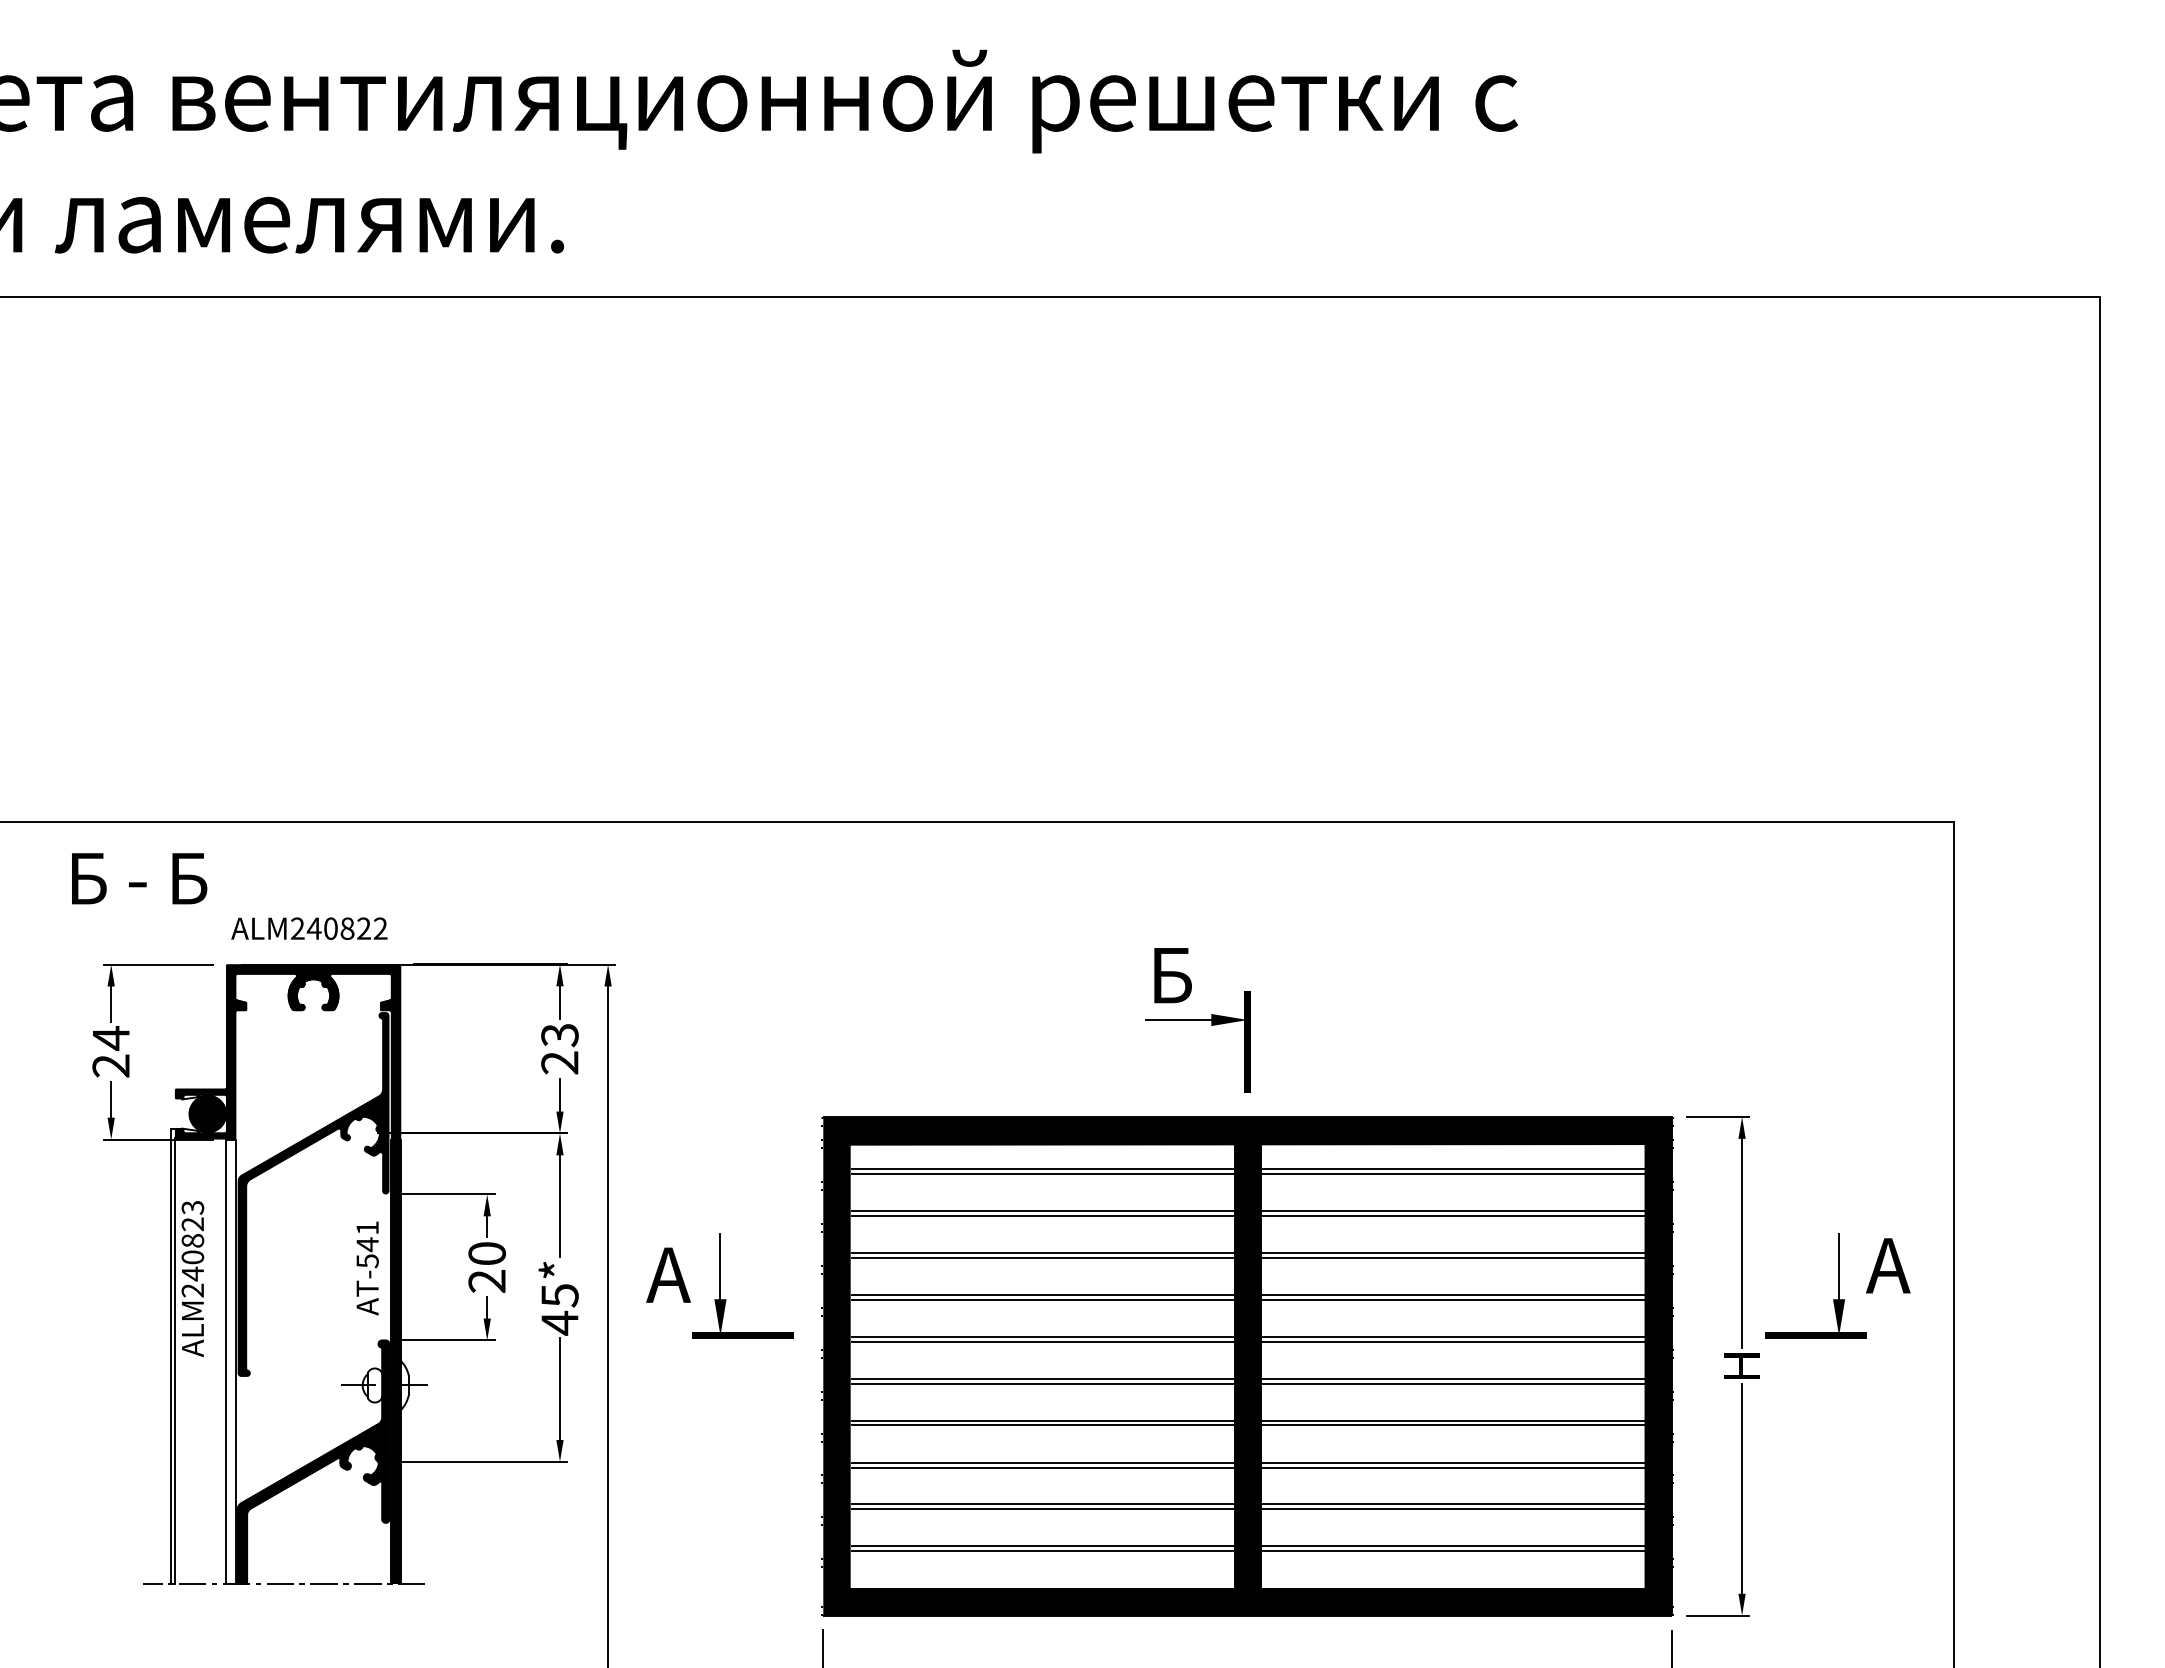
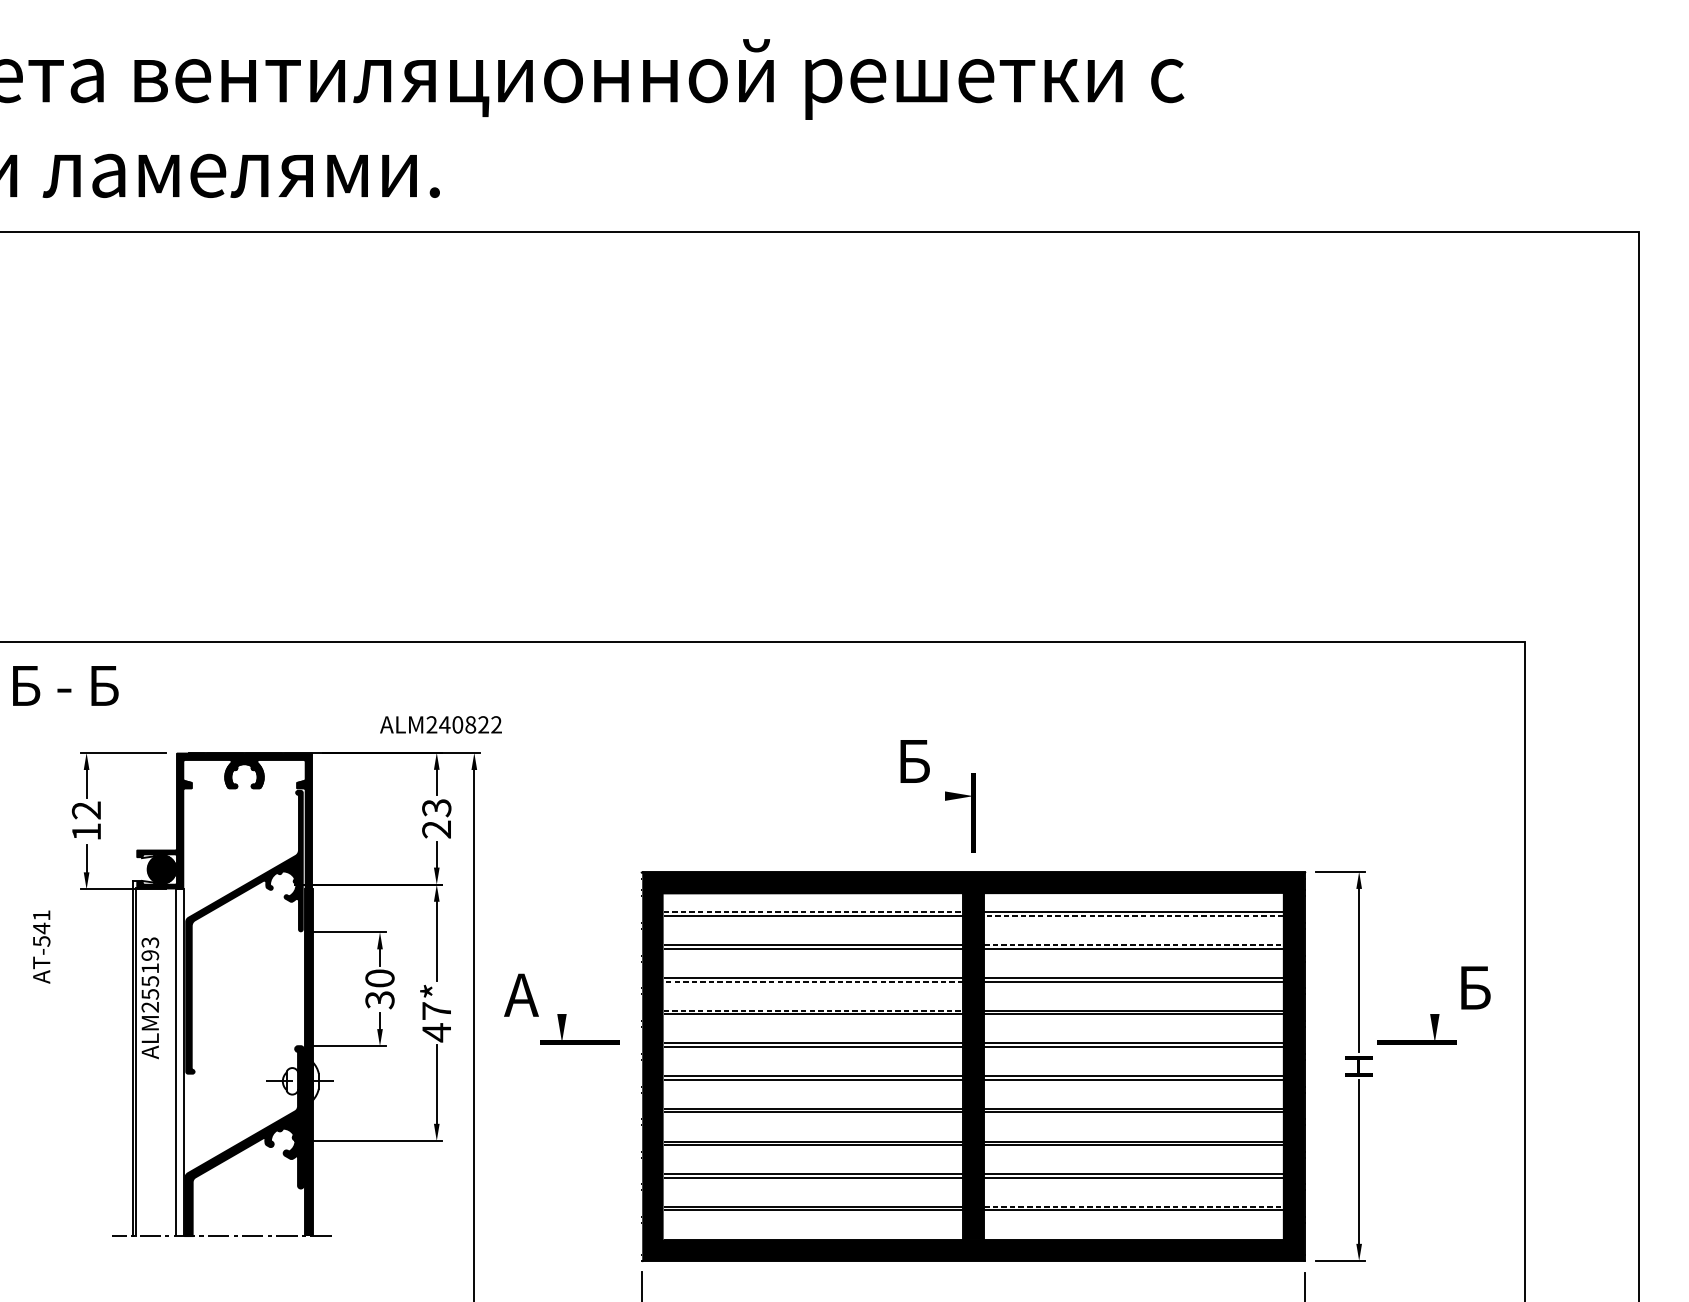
text: (139, 878) -> (65, 685), moved
text: (309, 928) -> (441, 724), moved
line: (1178, 1020) -> (919, 796), removed
text: (110, 1051) -> (86, 820), 24 -> 12
line: (1043, 1169) -> (814, 912), solid -> dashed
line: (1453, 1173) -> (1133, 915), solid -> dashed
line: (1453, 1210) -> (1133, 944), solid -> dashed
text: (192, 1249) -> (150, 975), ALM240823 -> ALM255193
line: (1042, 1257) -> (813, 981), solid -> dashed
text: (1888, 1265) -> (1473, 987), А -> Б
line: (720, 1266) -> (562, 988), removed
line: (1839, 1266) -> (1435, 988), removed
text: (367, 1268) -> (41, 947), moved
text: (487, 1281) -> (380, 1000), 20 -> 30
line: (1043, 1294) -> (814, 1010), solid -> dashed
text: (559, 1295) -> (436, 1011), 45* -> 47*
line: (1453, 1546) -> (1133, 1206), solid -> dashed

